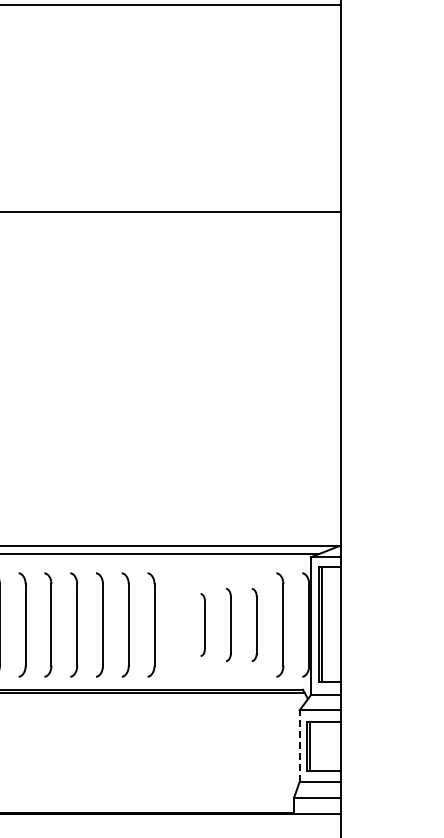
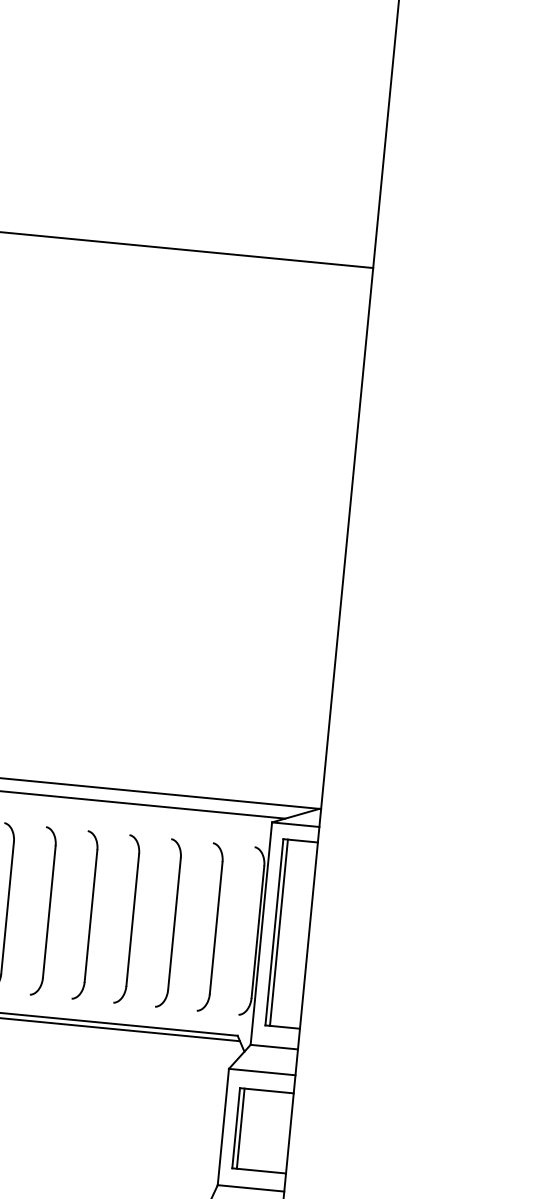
part: (177, 624) -> (44, 910), added
part: (202, 624) -> (85, 914), size x1.67
part: (228, 624) -> (127, 918), size x1.43
part: (254, 624) -> (169, 922), size x1.43
line: (299, 746) -> (223, 1127), dashed -> solid

